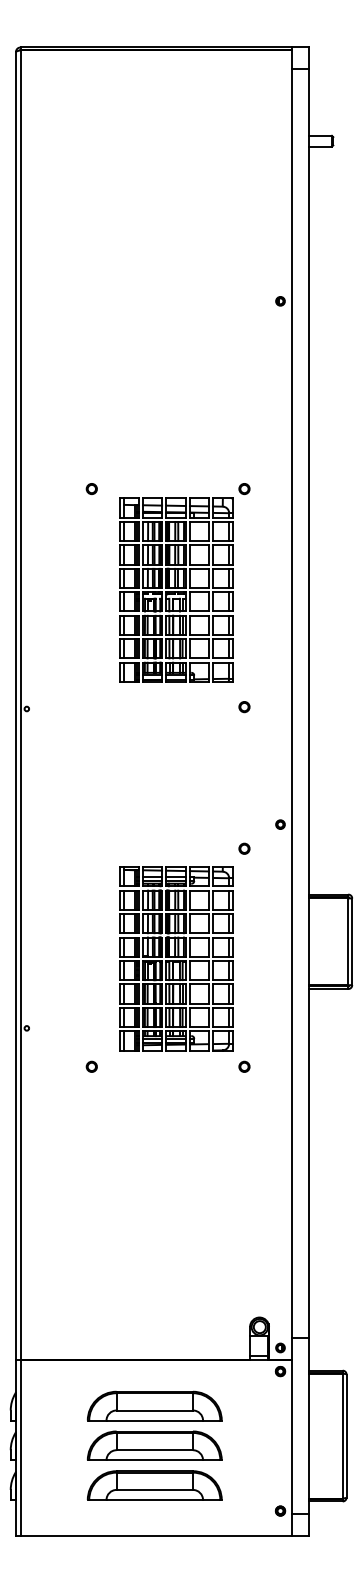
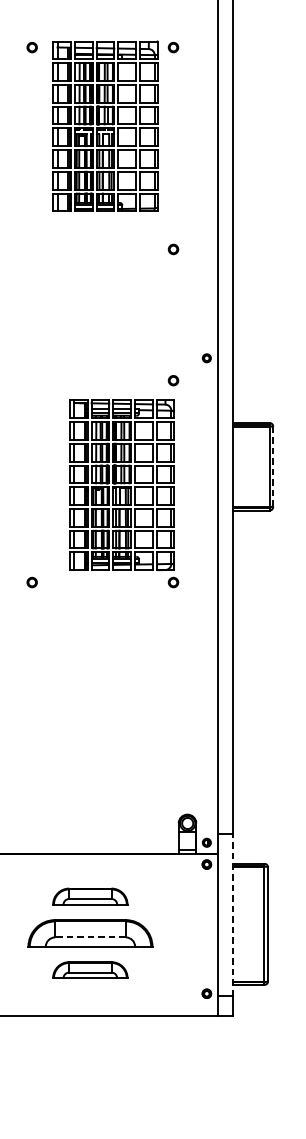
part: (176, 589) -> (105, 125), moved
line: (352, 942) -> (273, 467), solid -> dashed
part: (176, 958) -> (122, 484), moved
part: (154, 1405) -> (90, 896), size x0.6
line: (308, 1425) -> (232, 914), solid -> dashed
line: (154, 1450) -> (90, 937), solid -> dashed
part: (154, 1485) -> (90, 970), size x0.6

